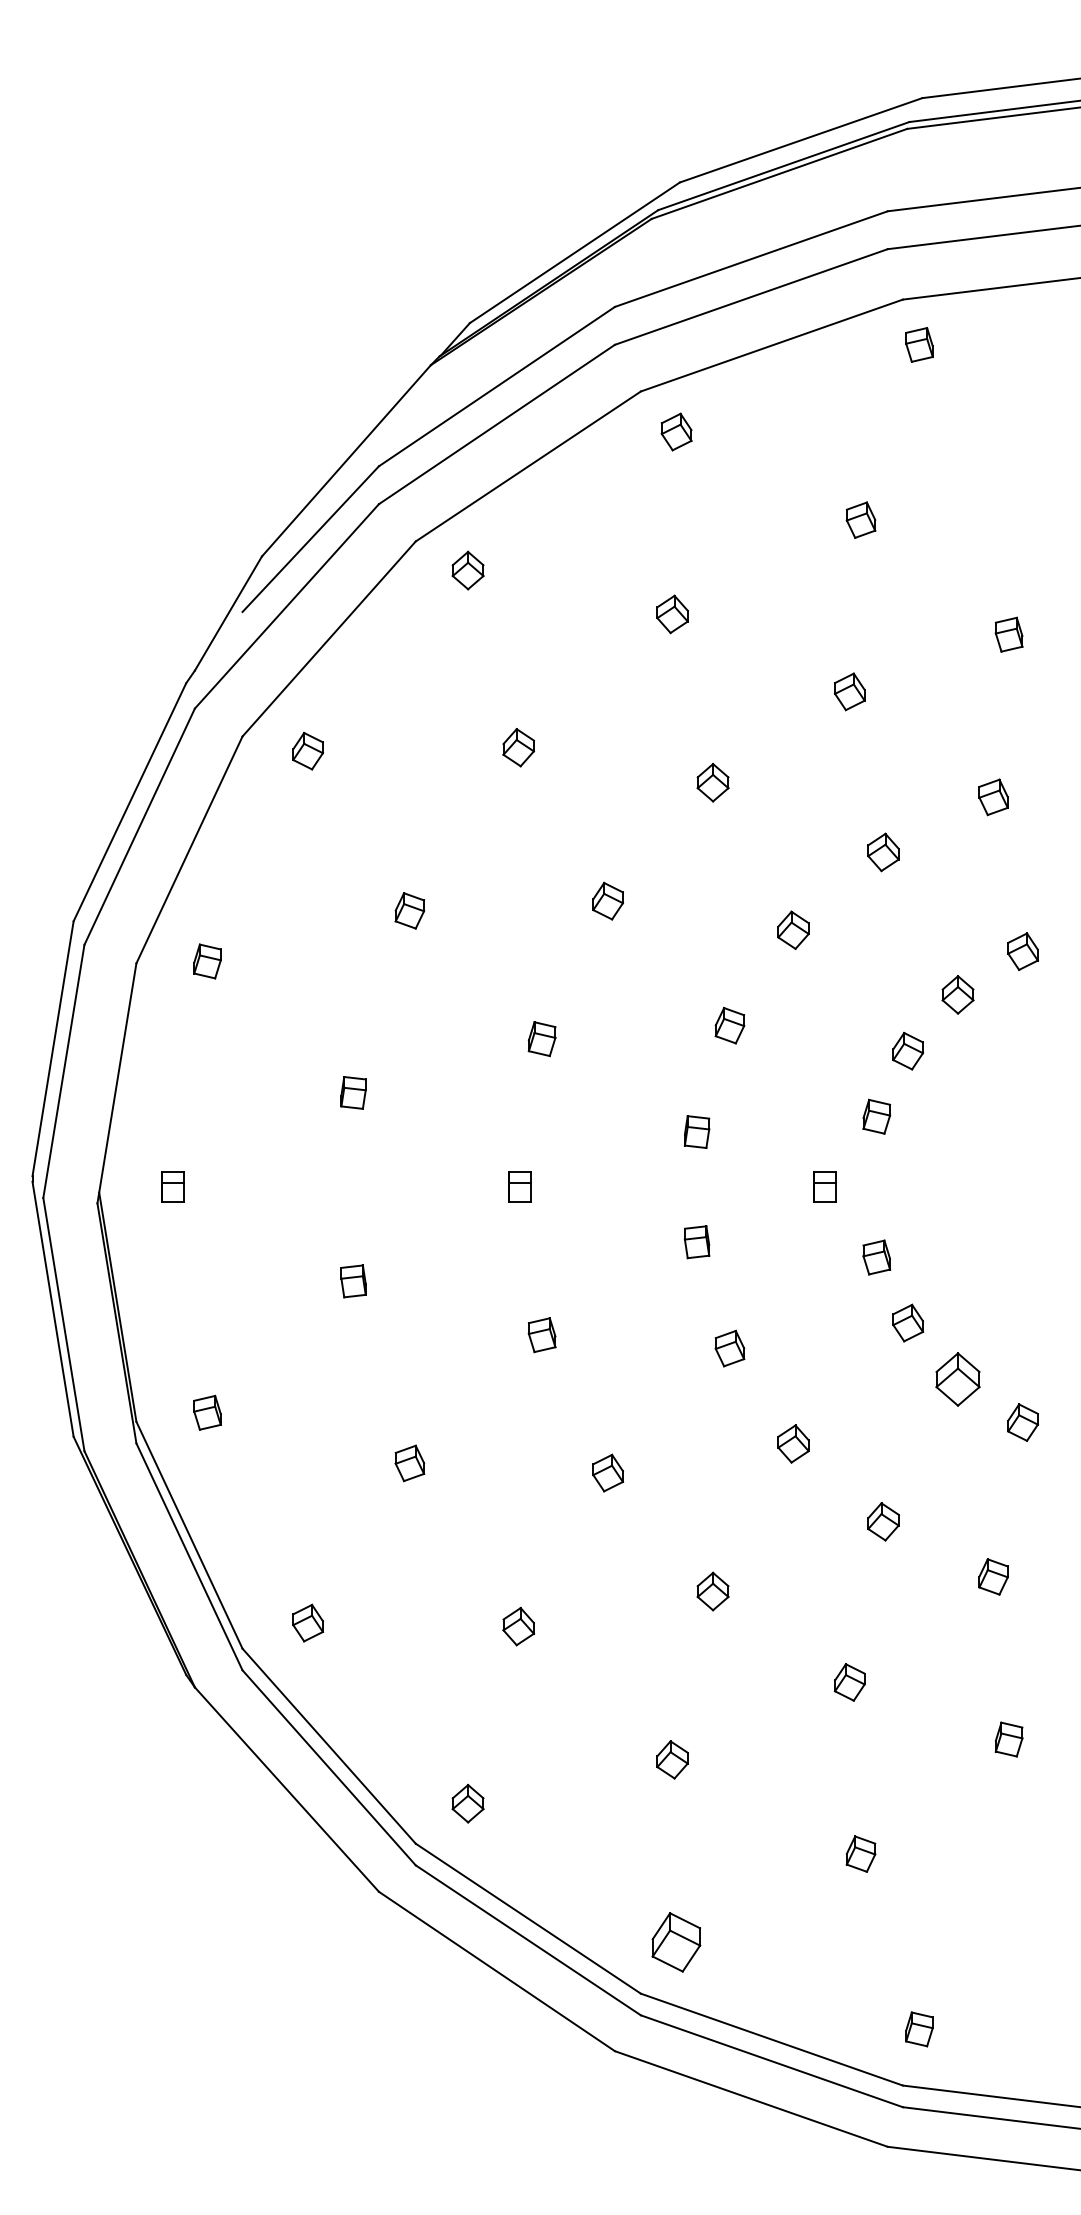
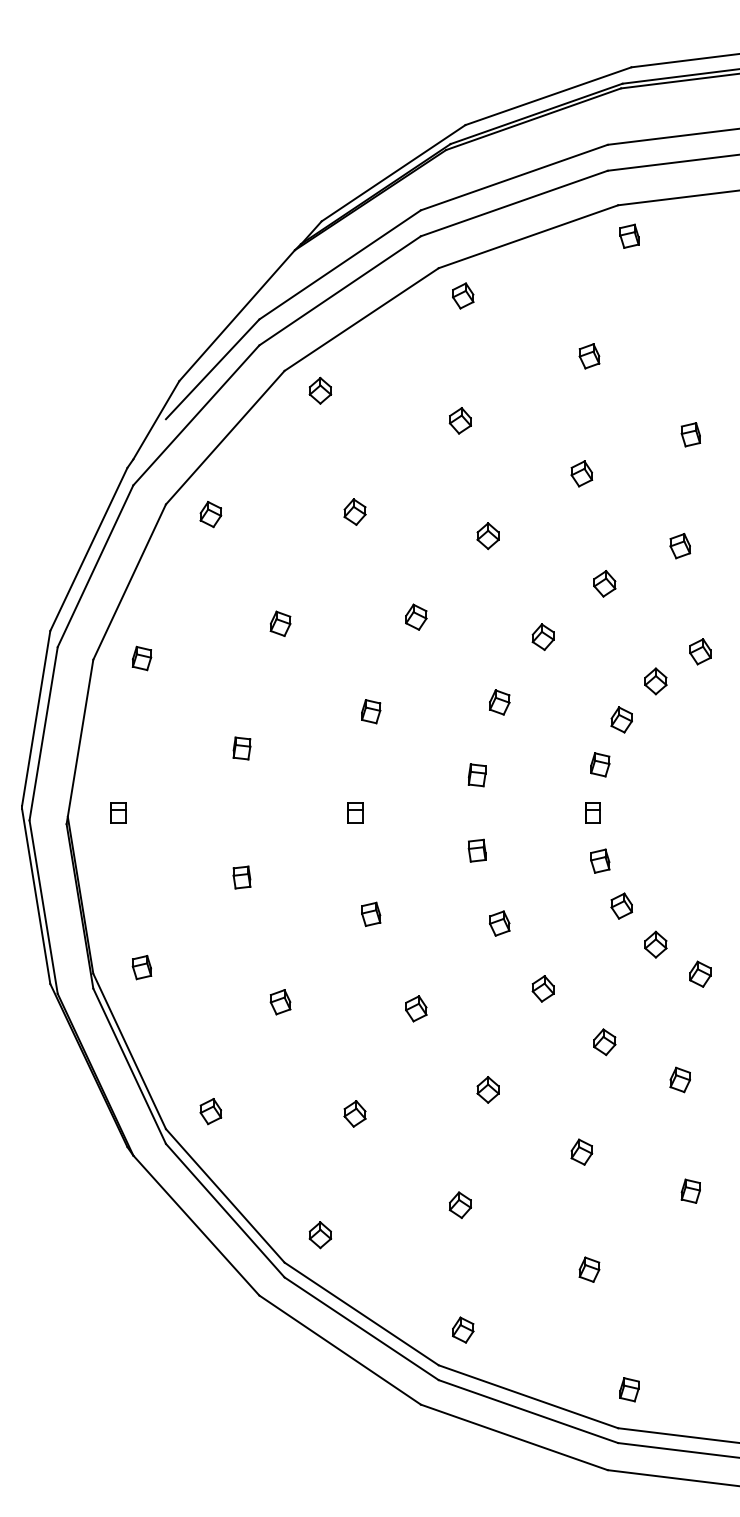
part: (824, 1186) -> (592, 812), moved
part: (957, 1379) -> (655, 944), size x0.71
part: (677, 1941) -> (463, 1329), size x0.62

